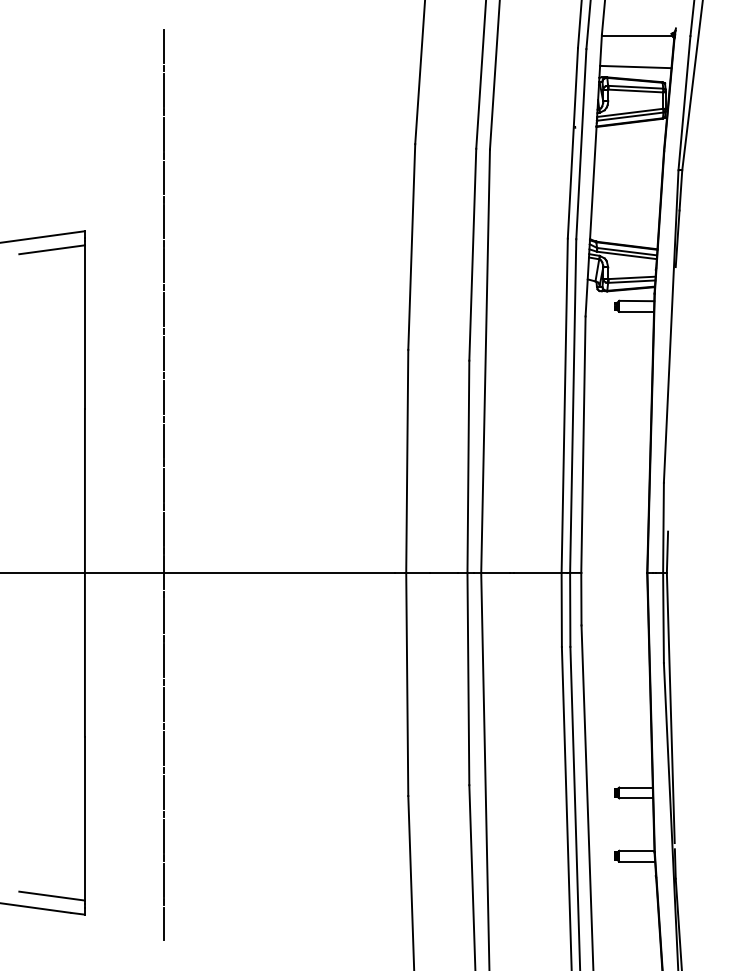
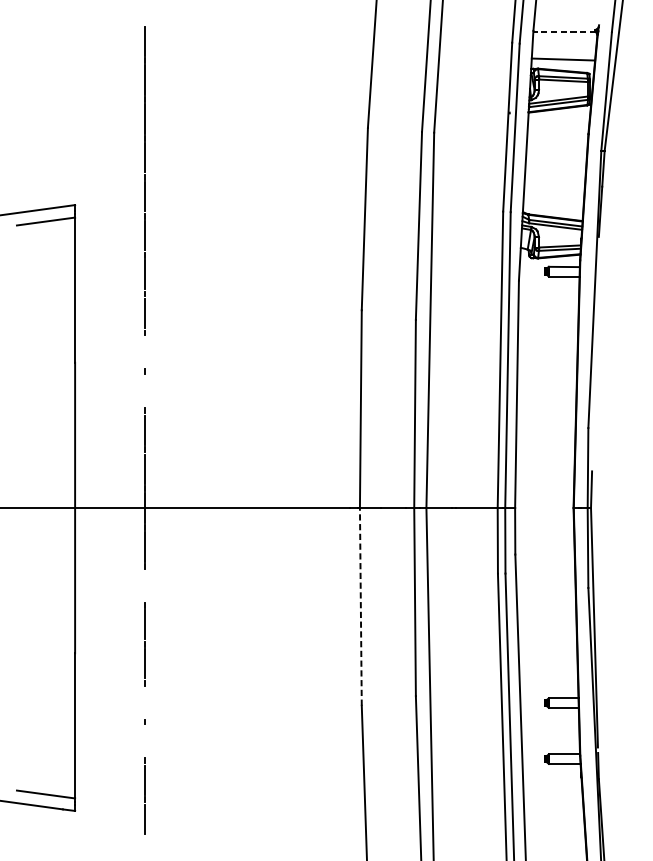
line: (636, 36) -> (564, 32), solid -> dashed
line: (163, 396) -> (144, 351), removed
line: (163, 440) -> (144, 390), removed
line: (163, 660) -> (144, 585), removed
line: (407, 684) -> (361, 606), solid -> dashed
line: (163, 791) -> (144, 701), removed
line: (163, 835) -> (144, 740), removed

